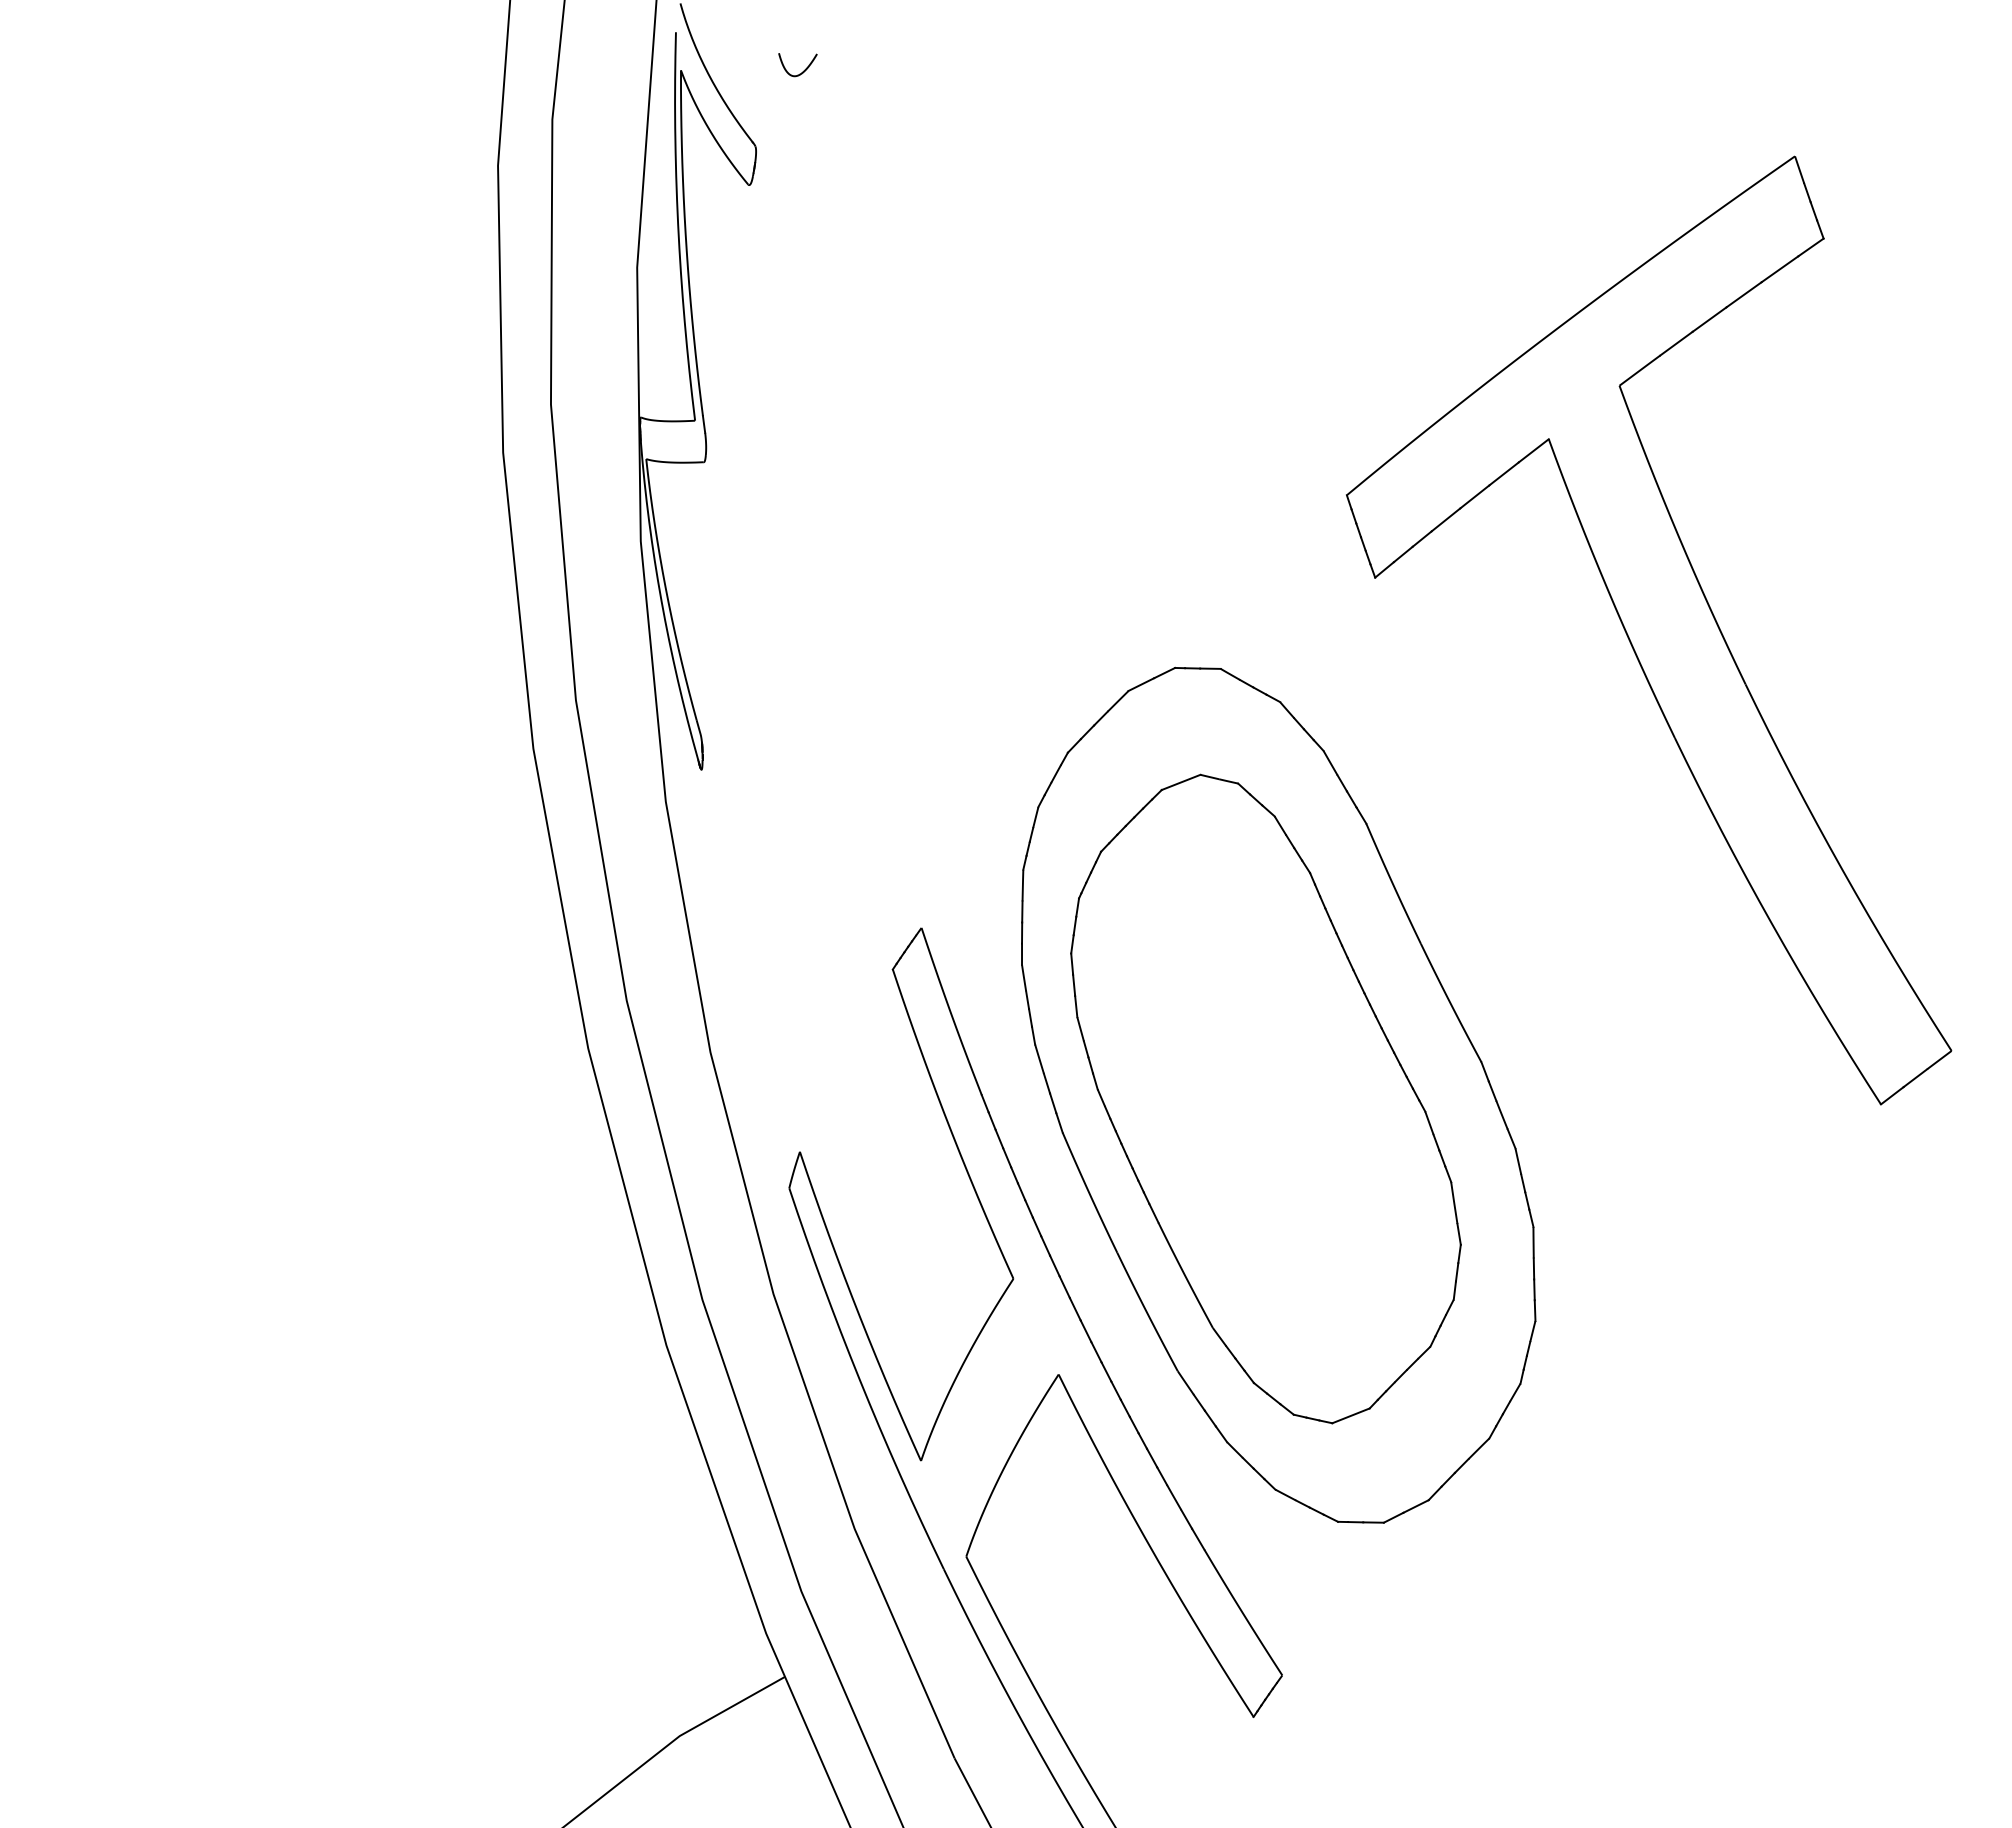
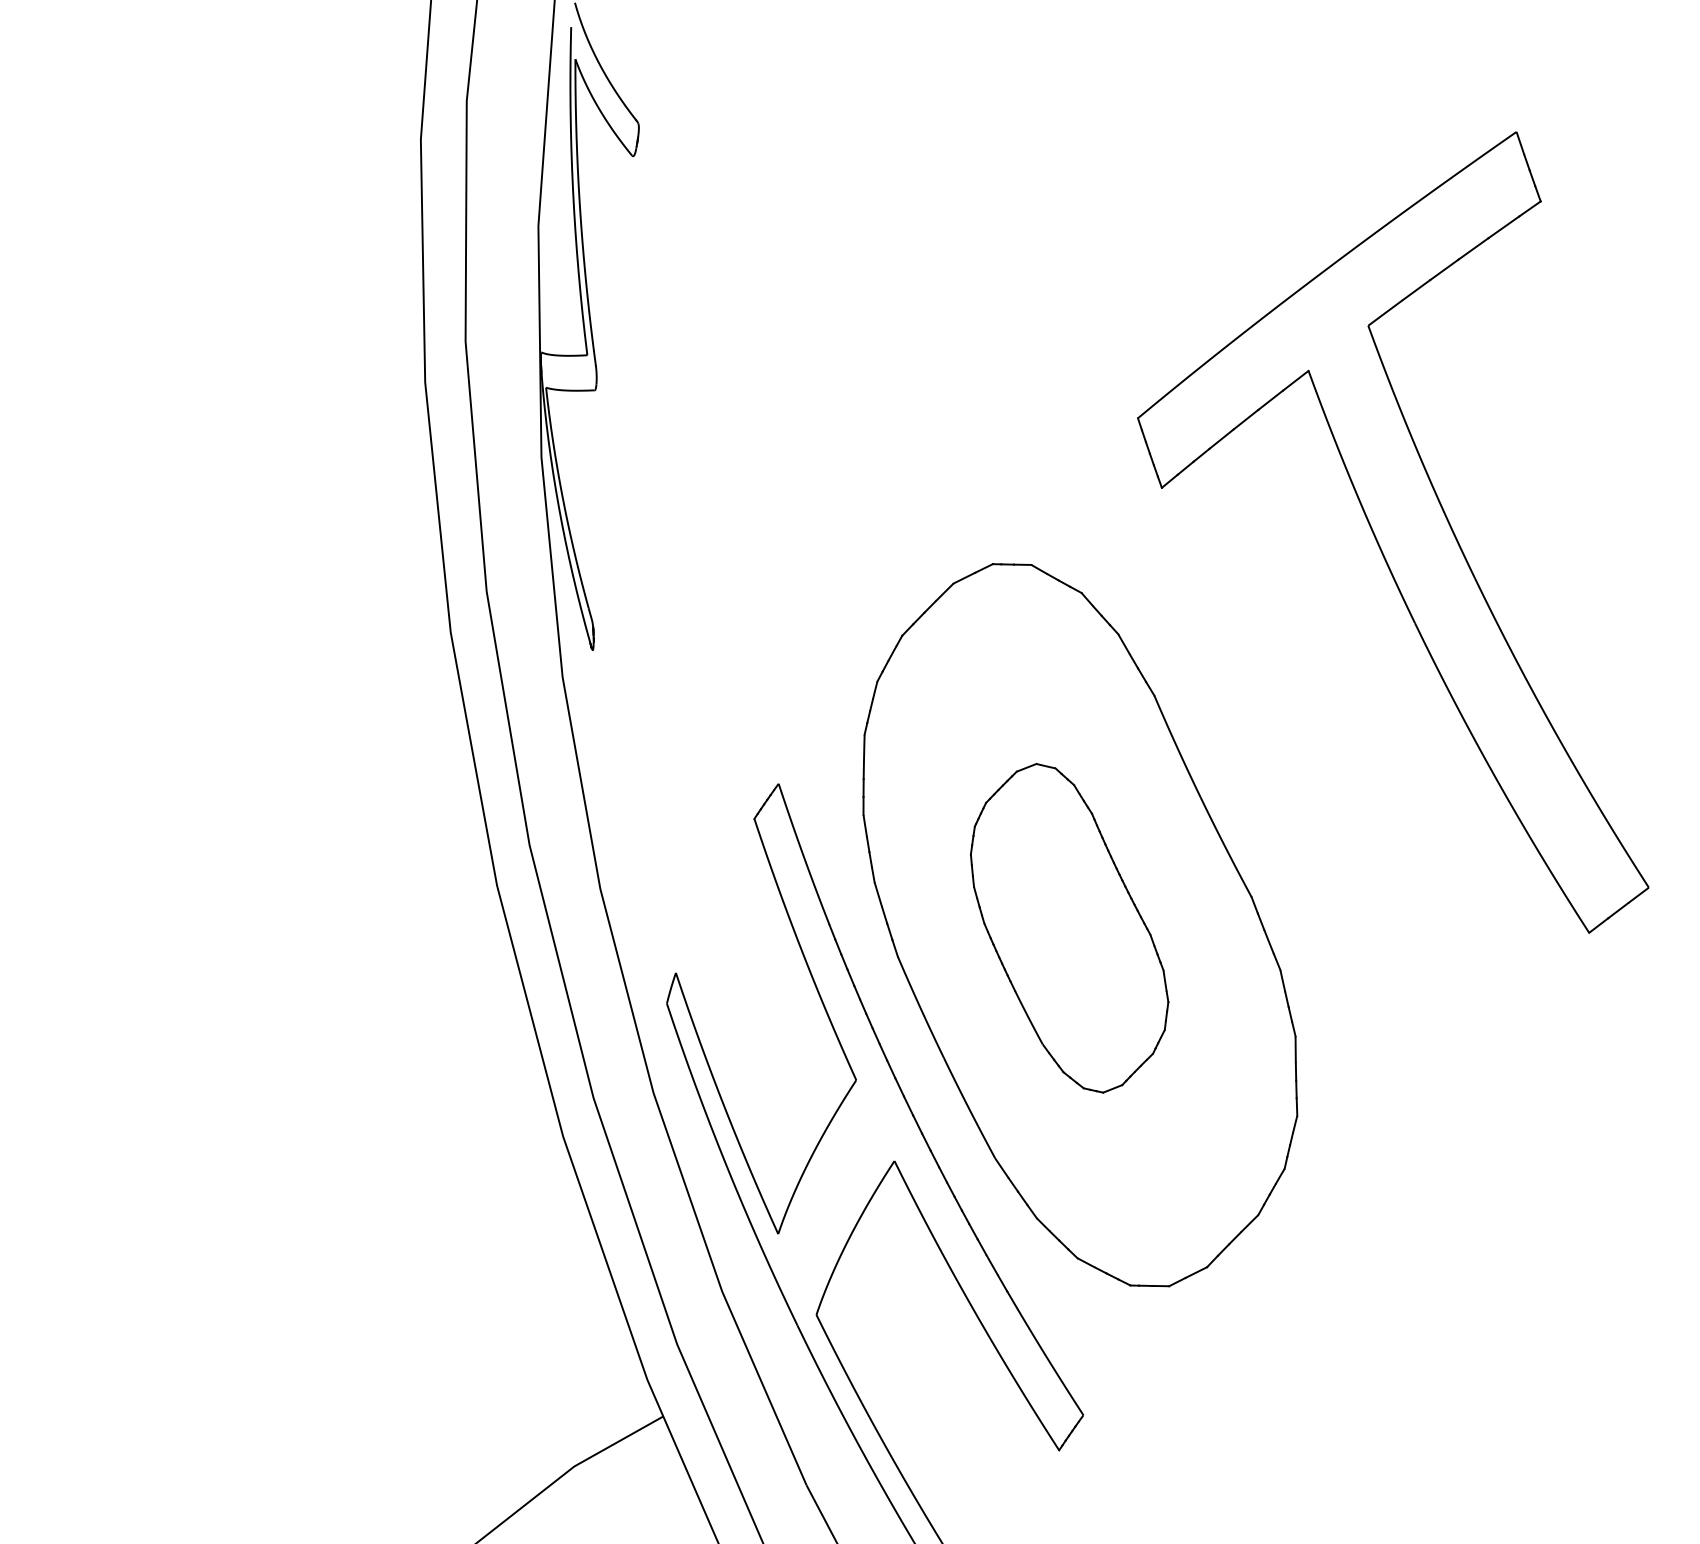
curve: (803, 70) -> (678, 59), removed
part: (1265, 1098) -> (1069, 927), size x0.6

